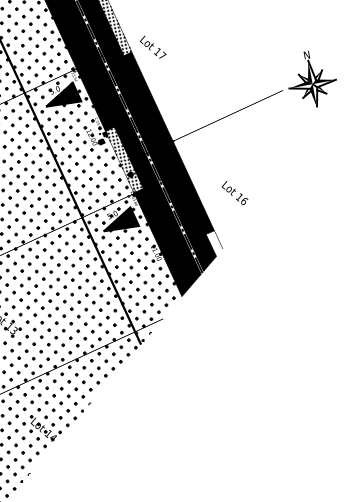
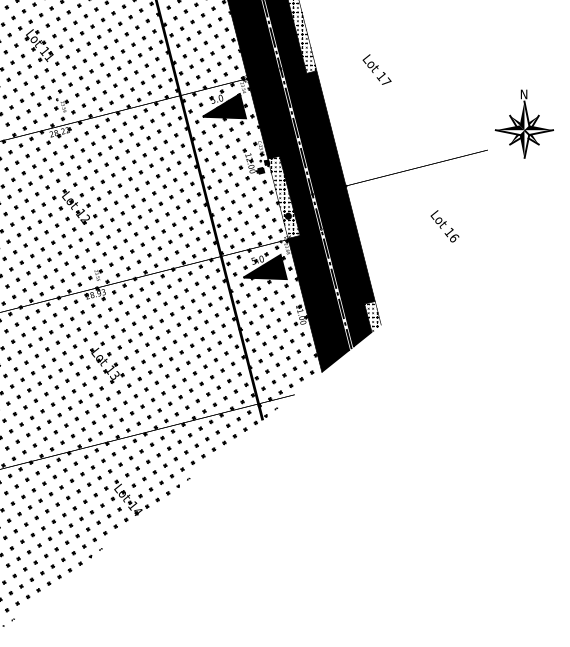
text: (152, 47) -> (376, 69), moved
part: (310, 78) -> (523, 123), moved
text: (234, 193) -> (444, 226), moved
hatch: (213, 244) -> (371, 317), added

